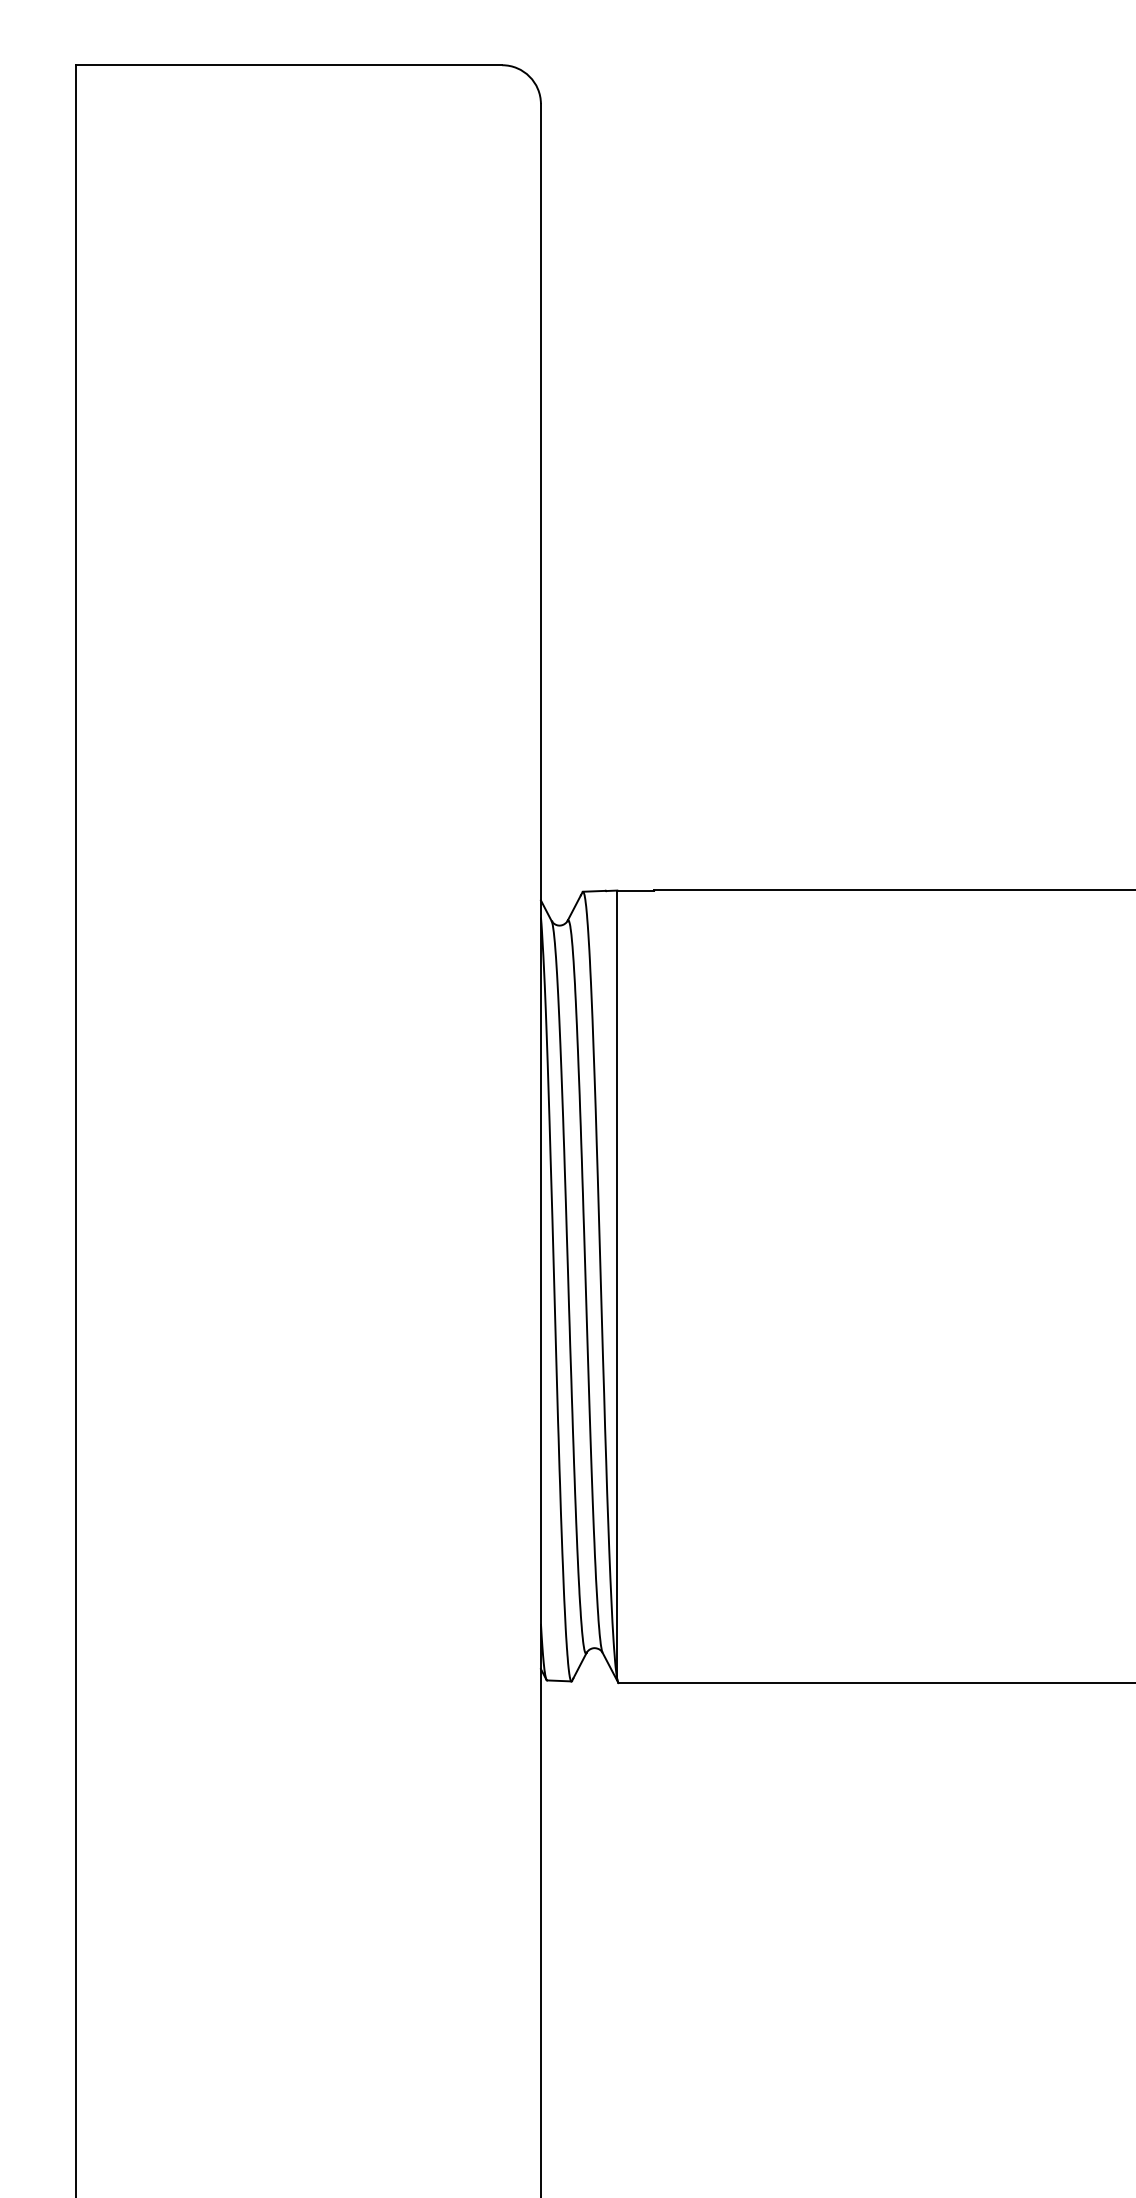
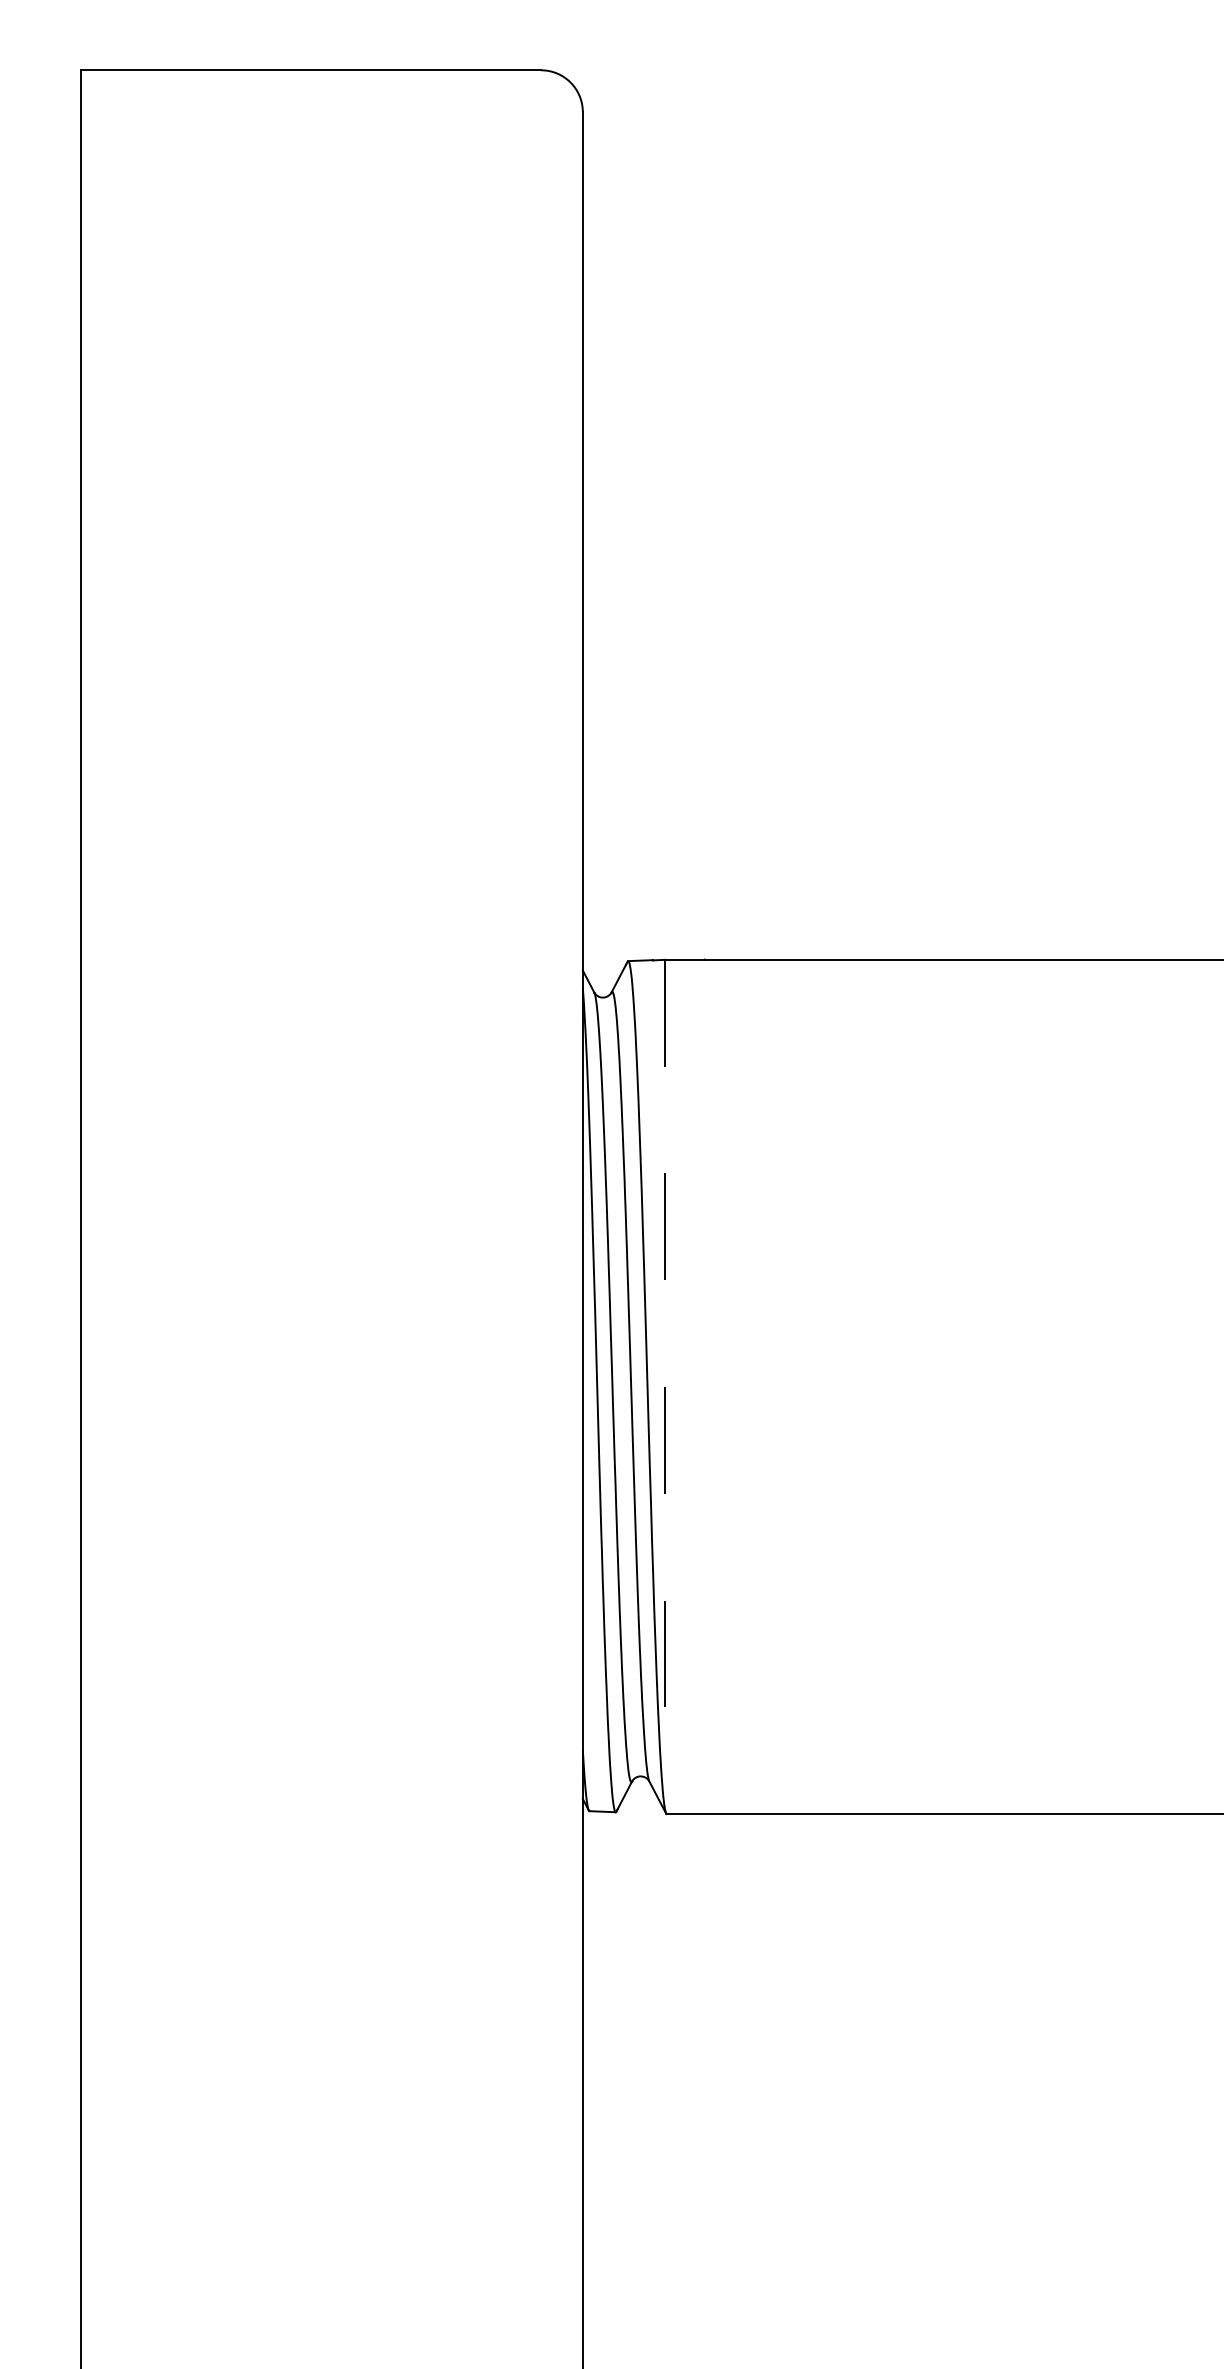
line: (617, 1285) -> (665, 1385), solid -> dashed

